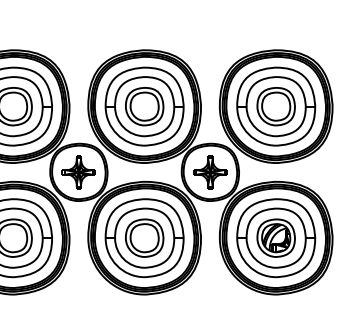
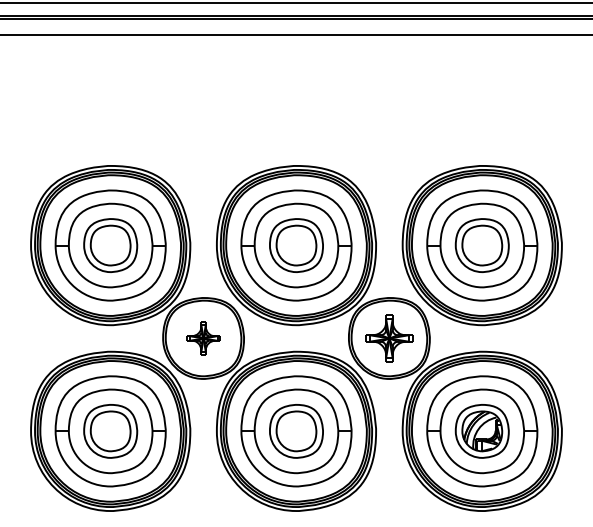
part: (78, 172) -> (203, 338), size x0.7

